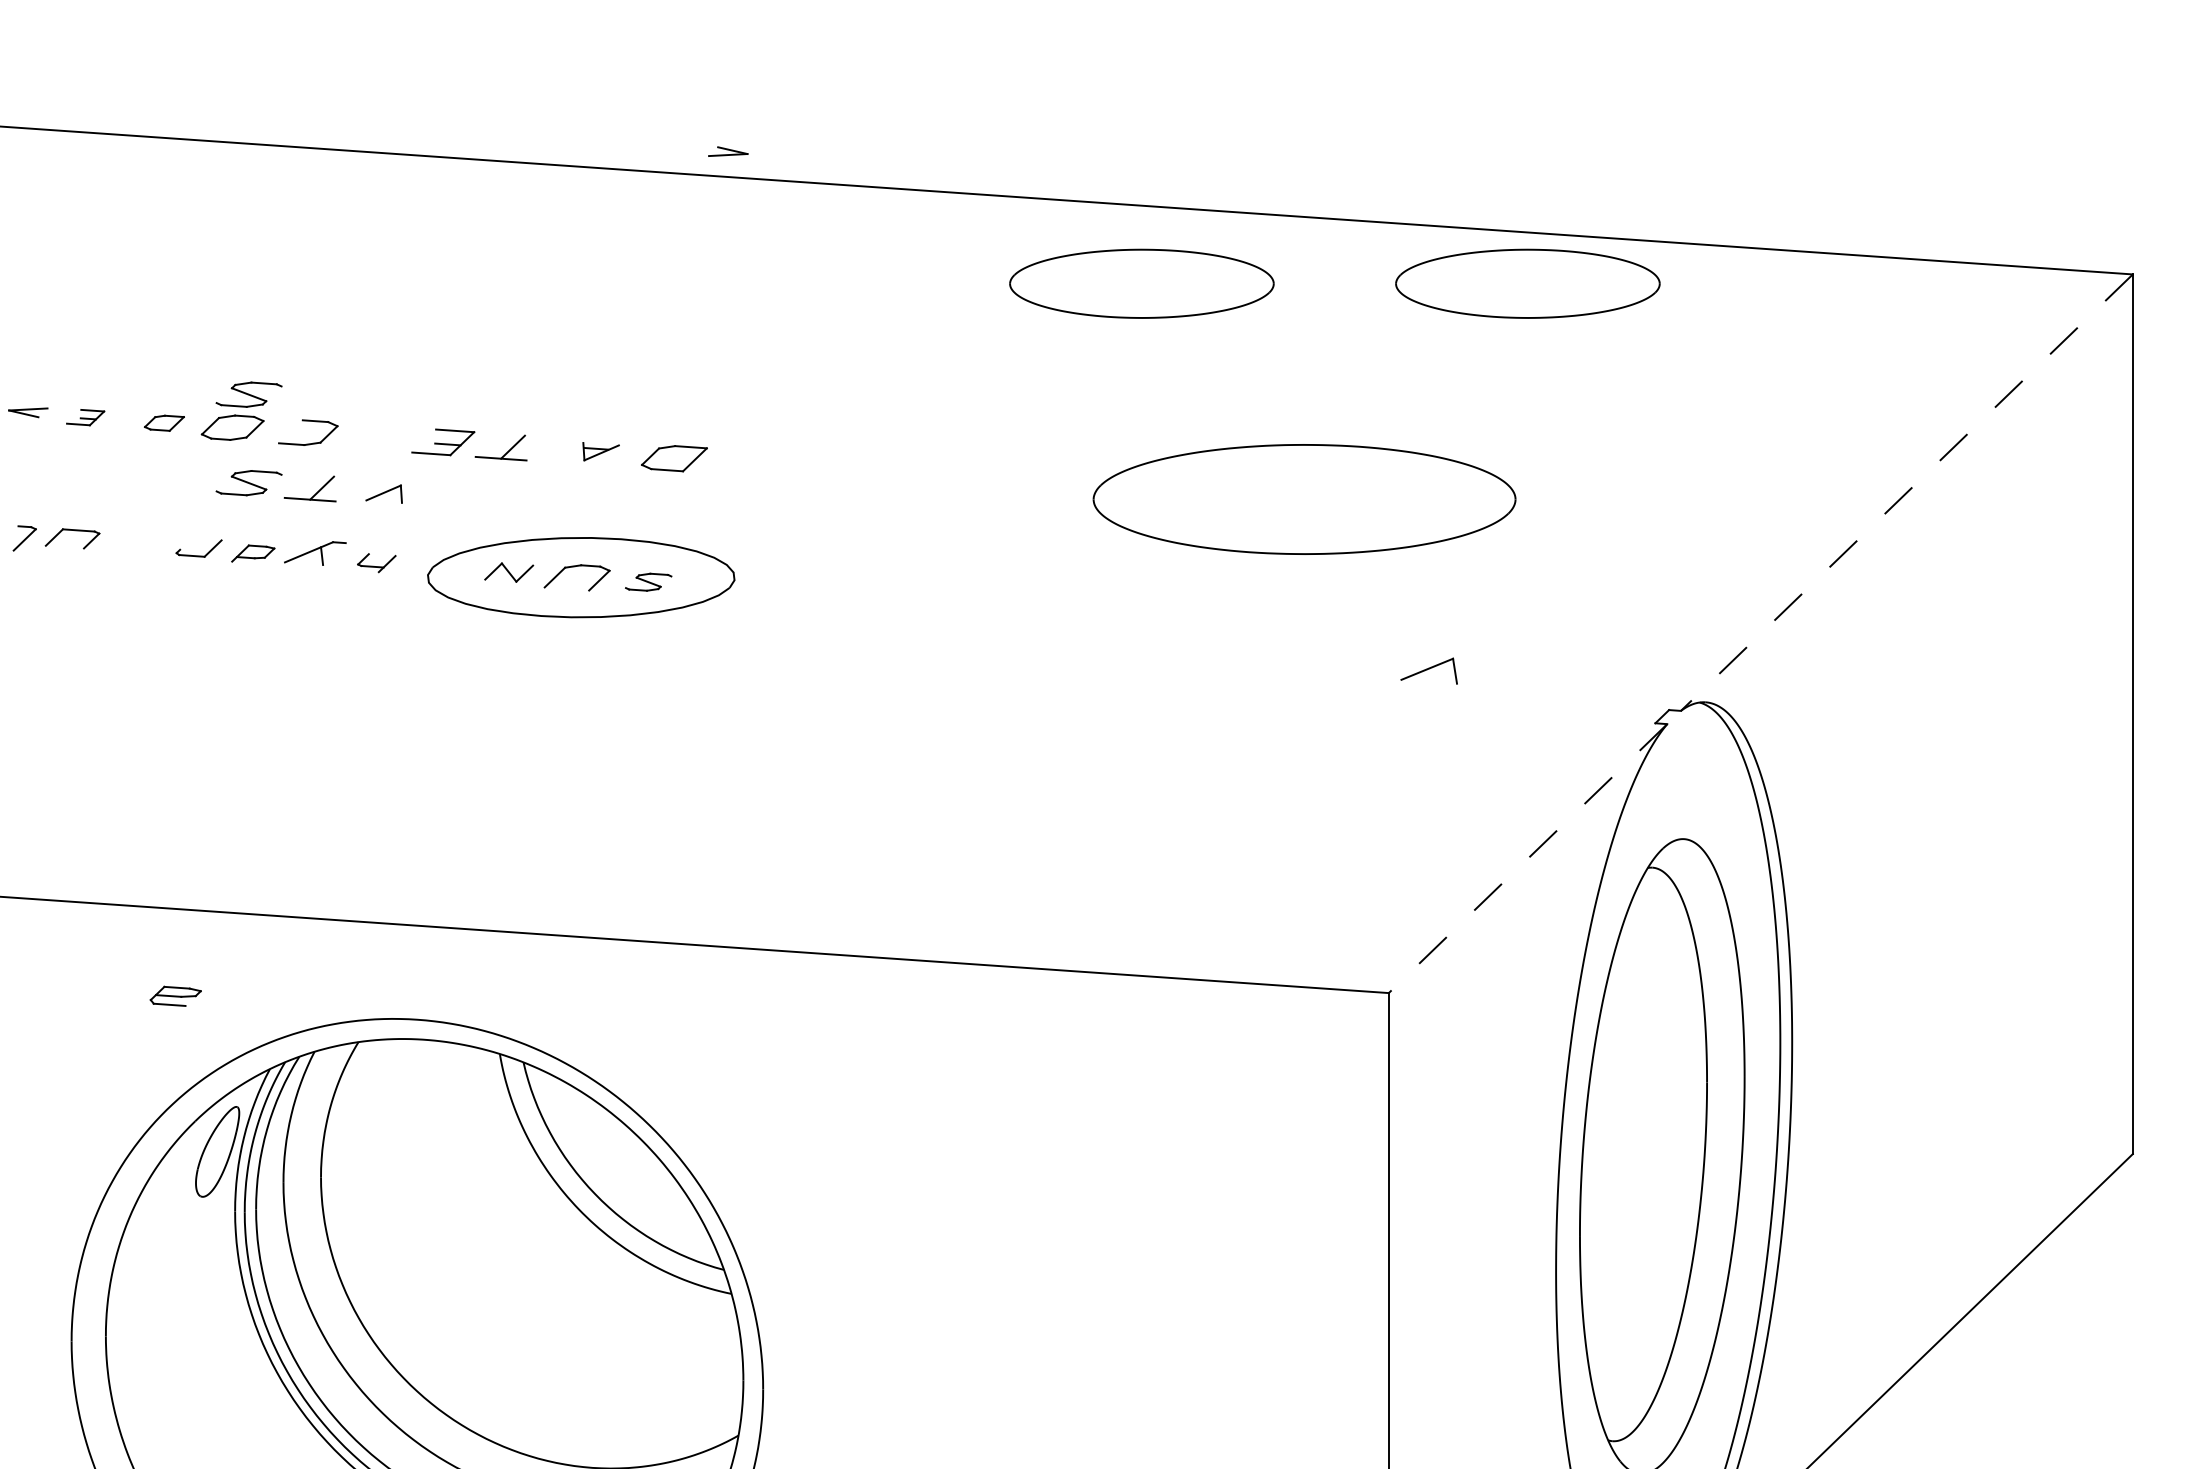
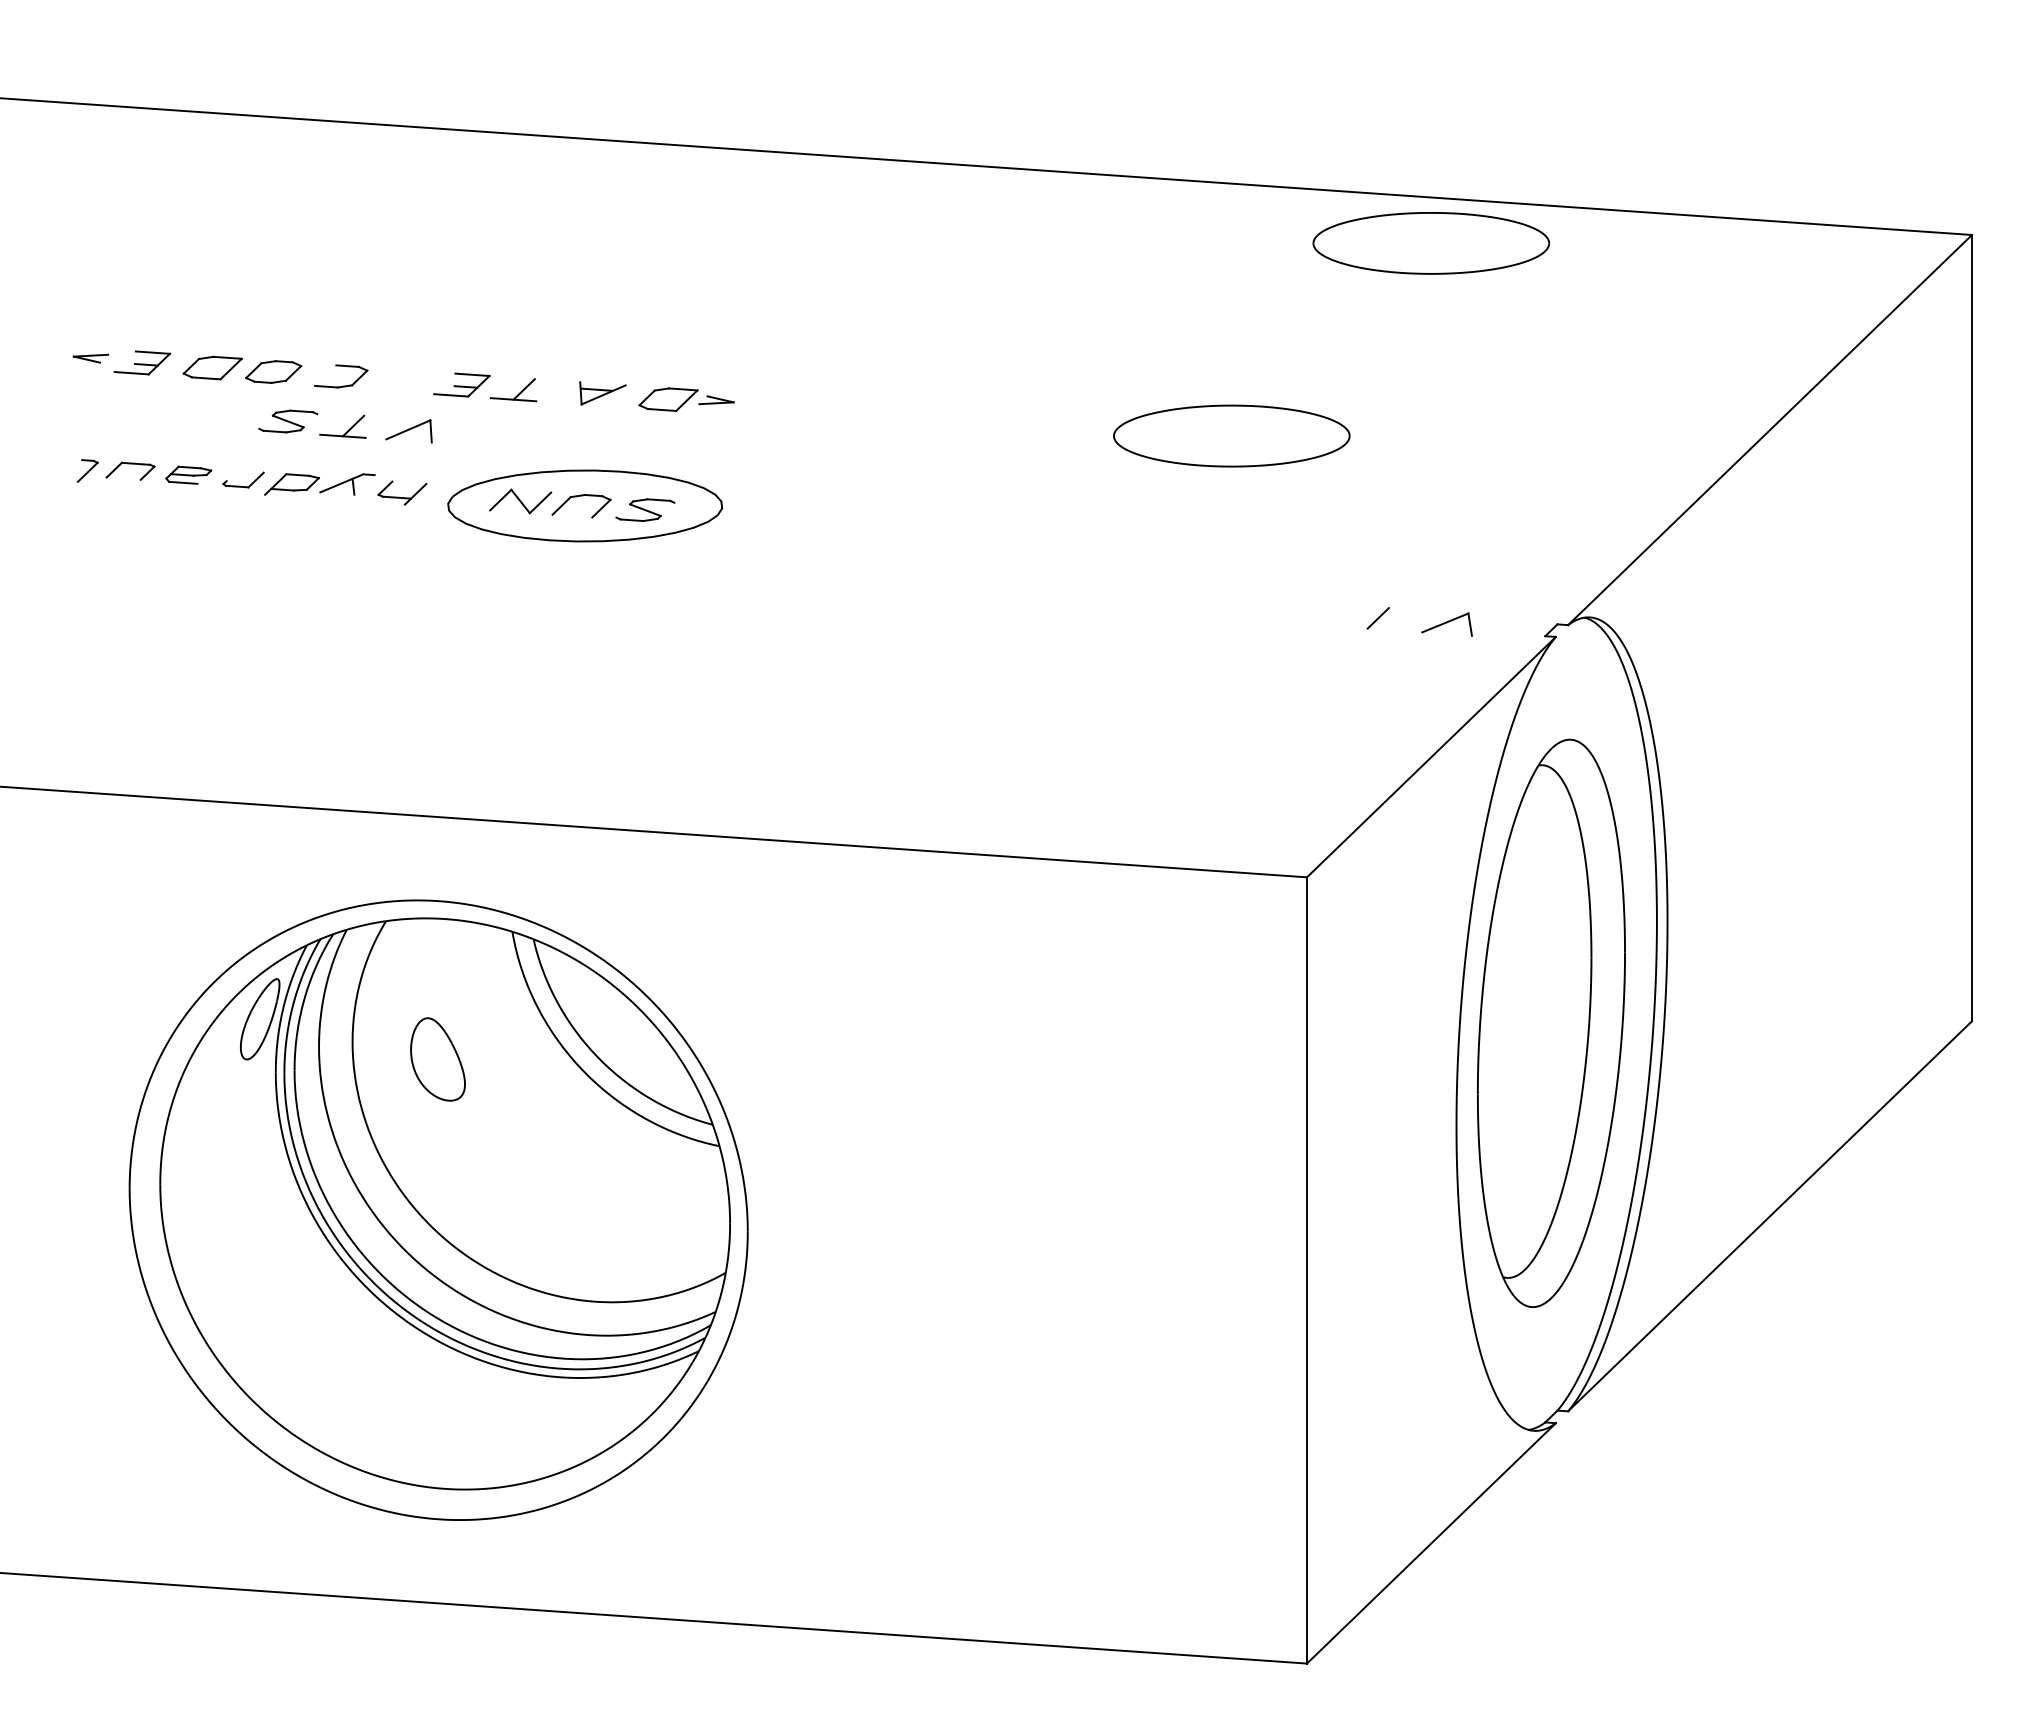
part: (728, 151) -> (716, 400), moved
part: (1142, 283) -> (1086, 243), removed
part: (249, 394) -> (288, 342), removed
part: (84, 417) -> (141, 362), size x1.67
part: (164, 422) -> (212, 367), size x1.67
part: (600, 451) -> (602, 393), size x1.43
line: (1907, 493) -> (1770, 430), dashed -> solid
part: (383, 494) -> (408, 431), size x1.43
part: (1304, 498) -> (1231, 435), size x0.62
part: (252, 553) -> (291, 484), size x1.43
part: (376, 562) -> (402, 492), size x1.43
part: (508, 572) -> (520, 501), size x1.43
part: (648, 581) -> (645, 509), size x1.43
part: (1428, 671) -> (1446, 624), moved
line: (1468, 703) -> (1378, 618), added
line: (1528, 859) -> (1431, 757), dashed -> solid
part: (175, 995) -> (188, 474), moved
part: (416, 1196) -> (437, 1059), added

